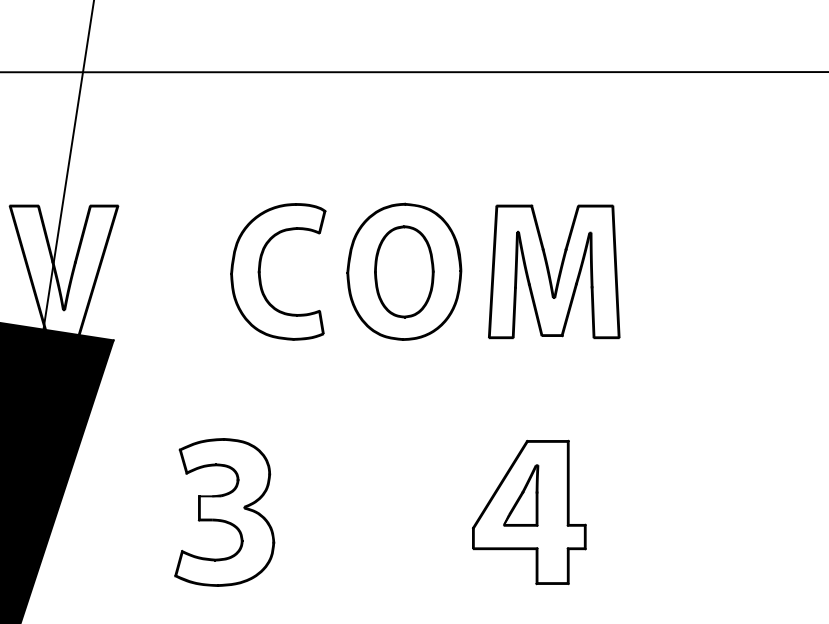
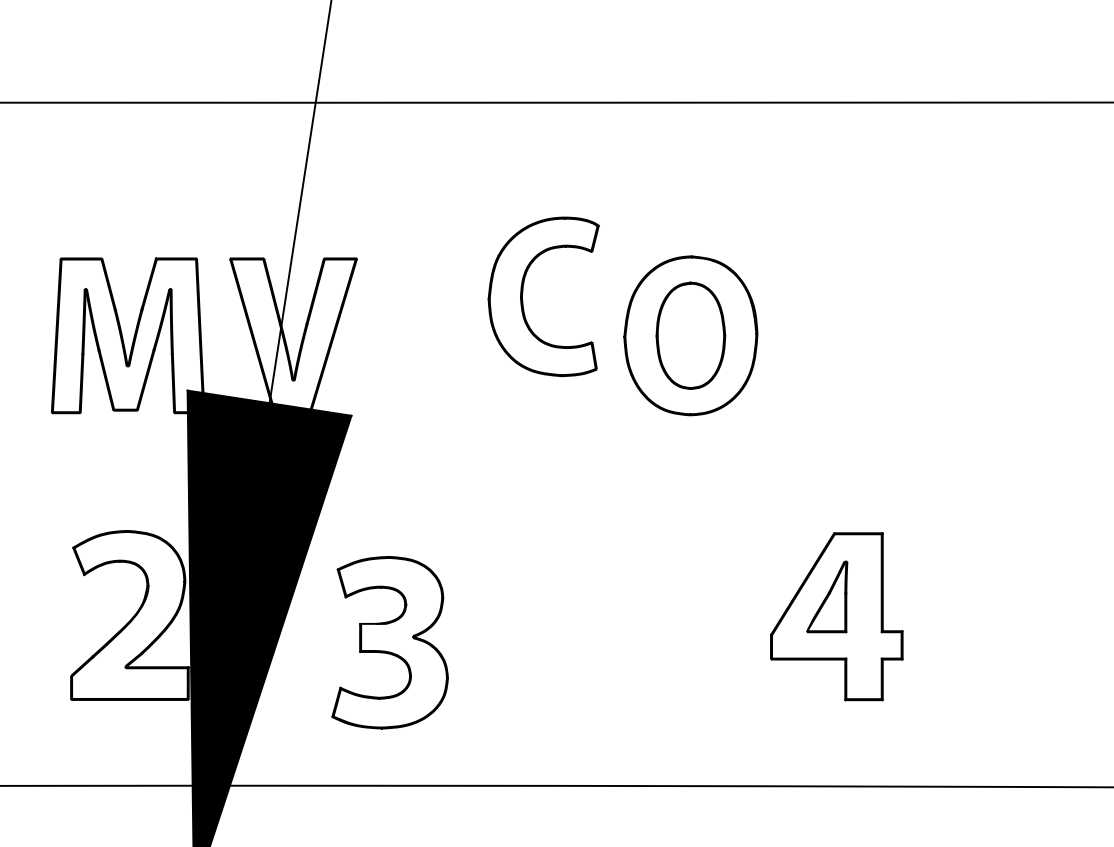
part: (260, 269) -> (523, 293), moved
part: (553, 271) -> (865, 335), removed
part: (224, 512) -> (389, 642), moved

